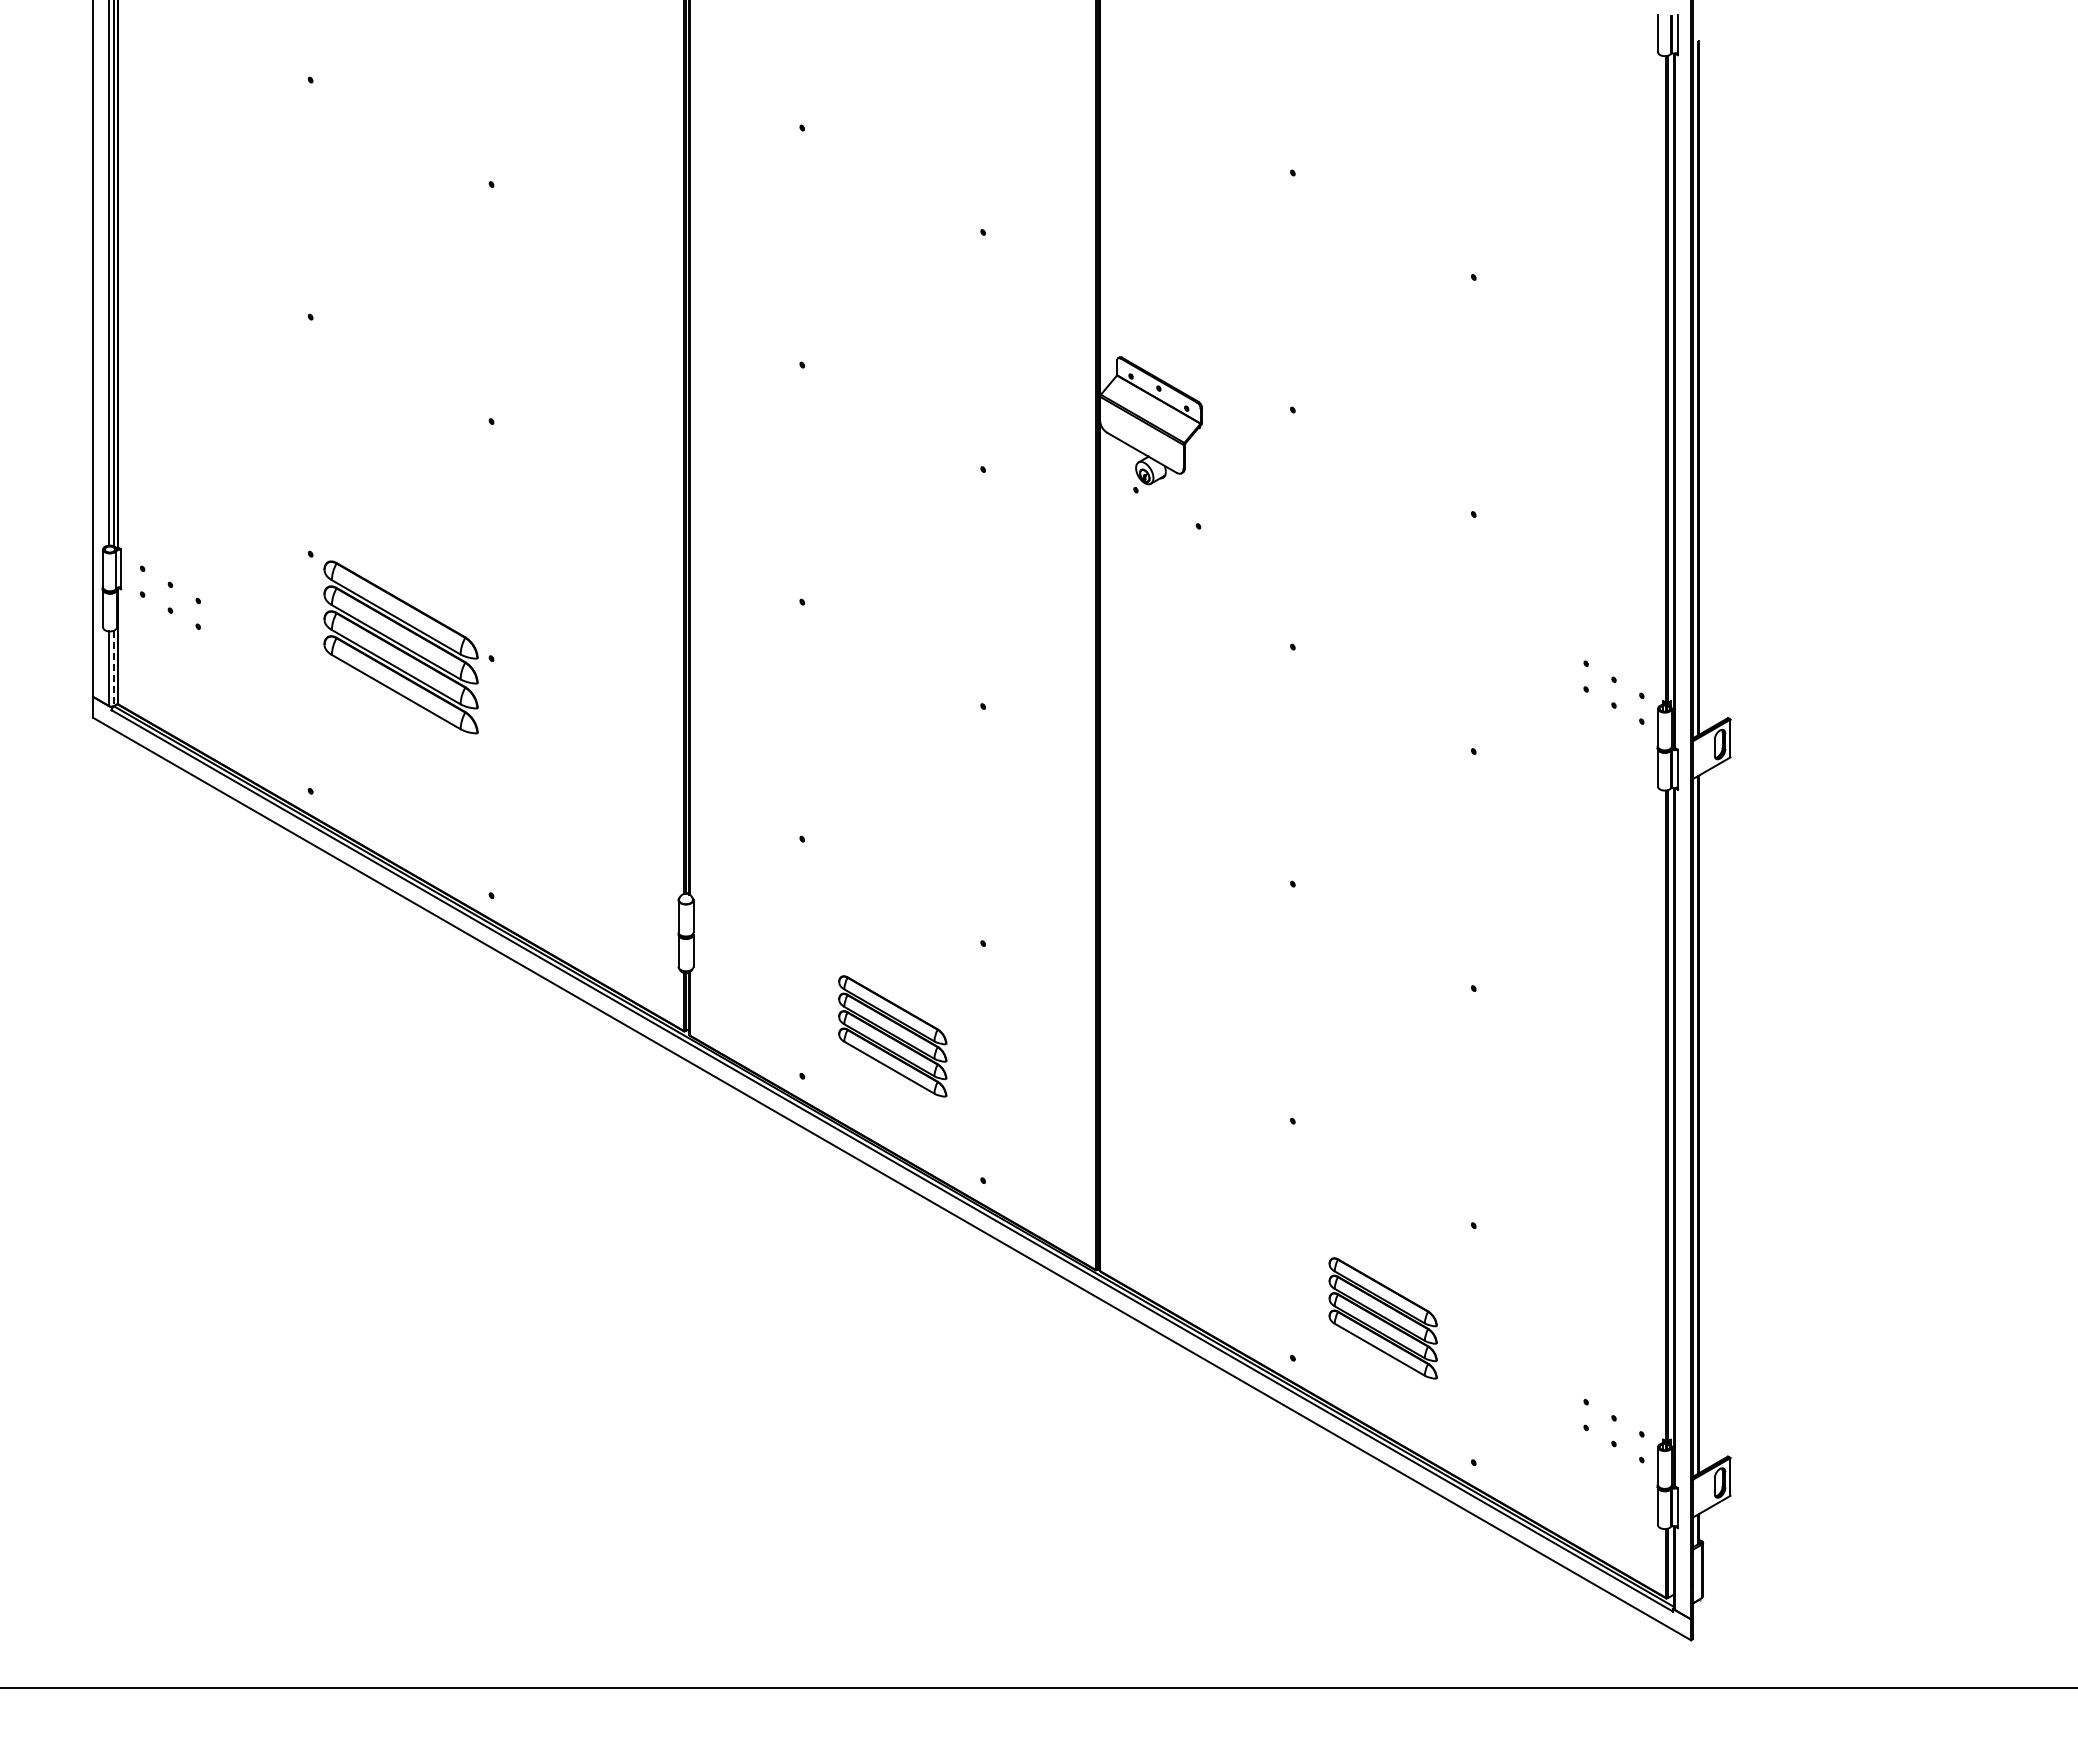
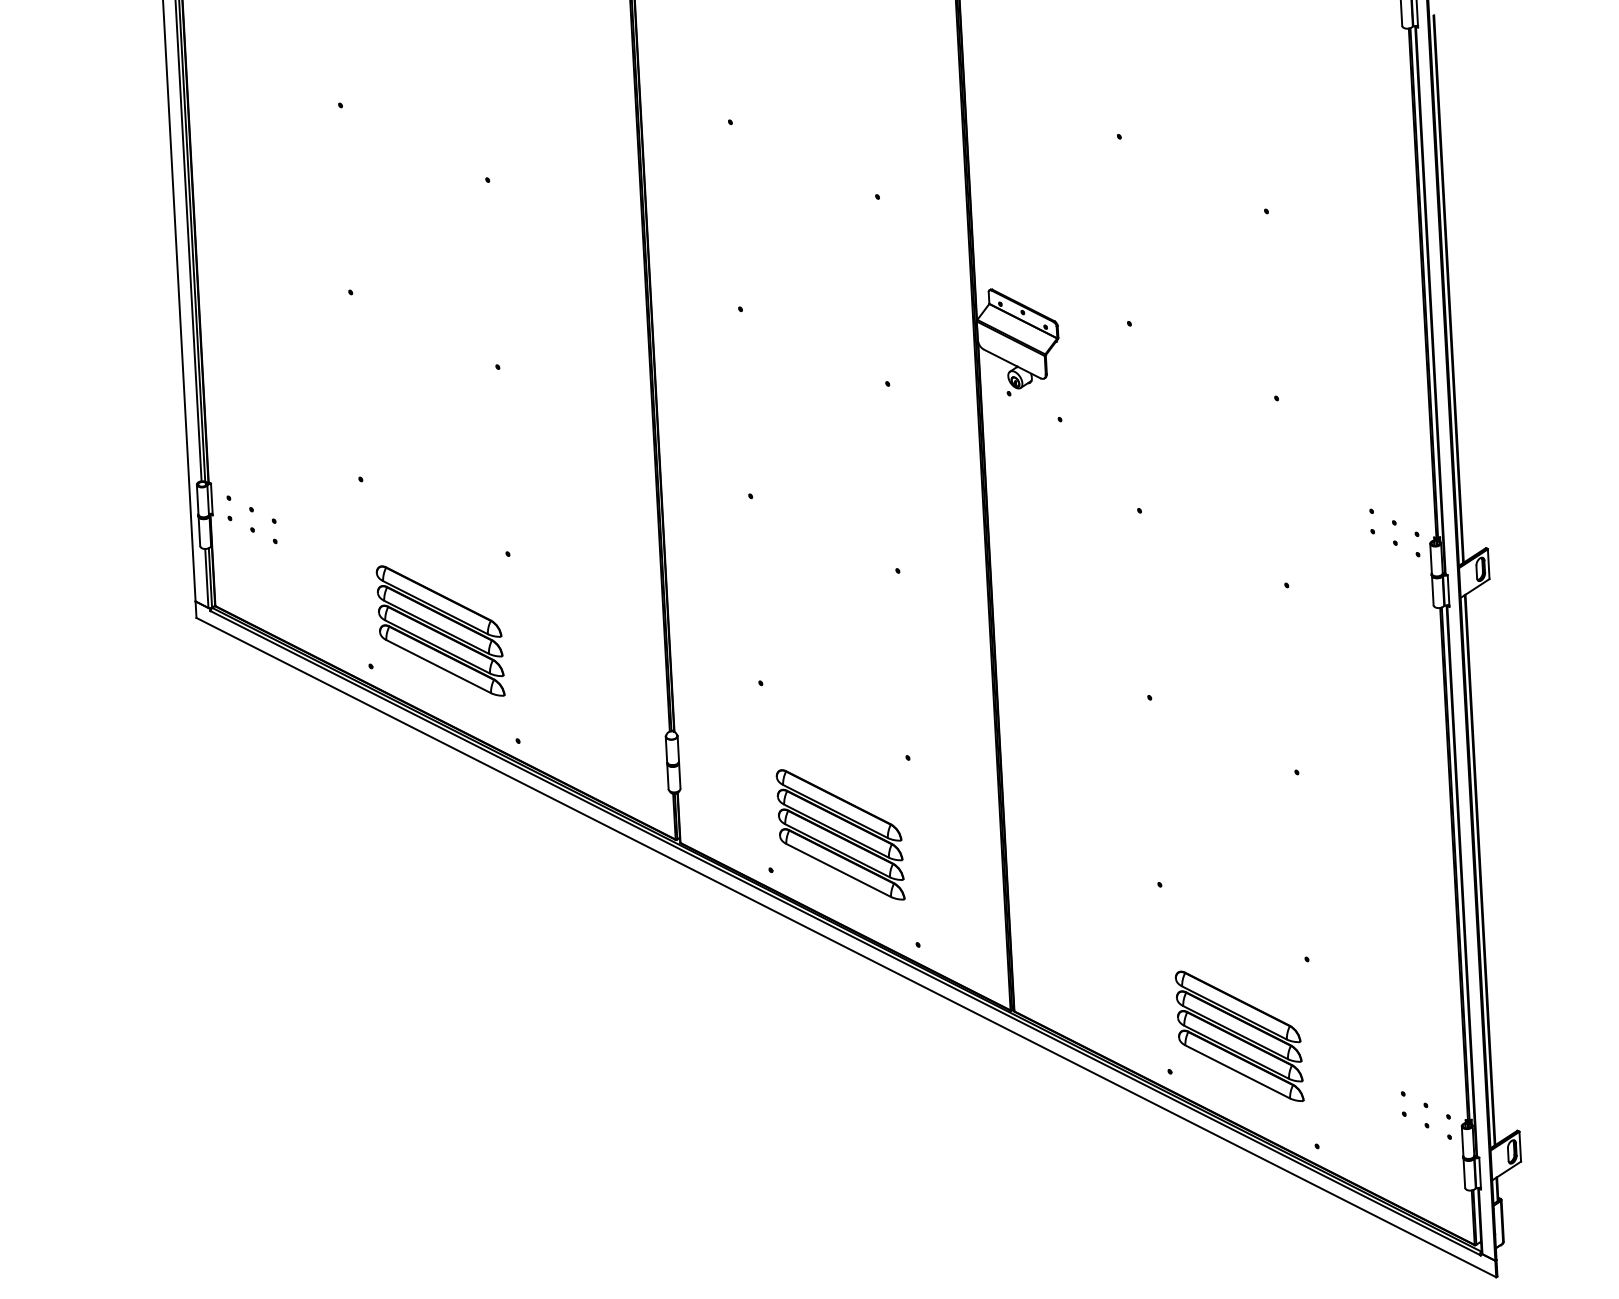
part: (400, 647) -> (440, 631), moved
line: (113, 668) -> (210, 578), dashed -> solid
part: (892, 1036) -> (840, 835), size x1.43
part: (1382, 1318) -> (1238, 1036), size x1.43

